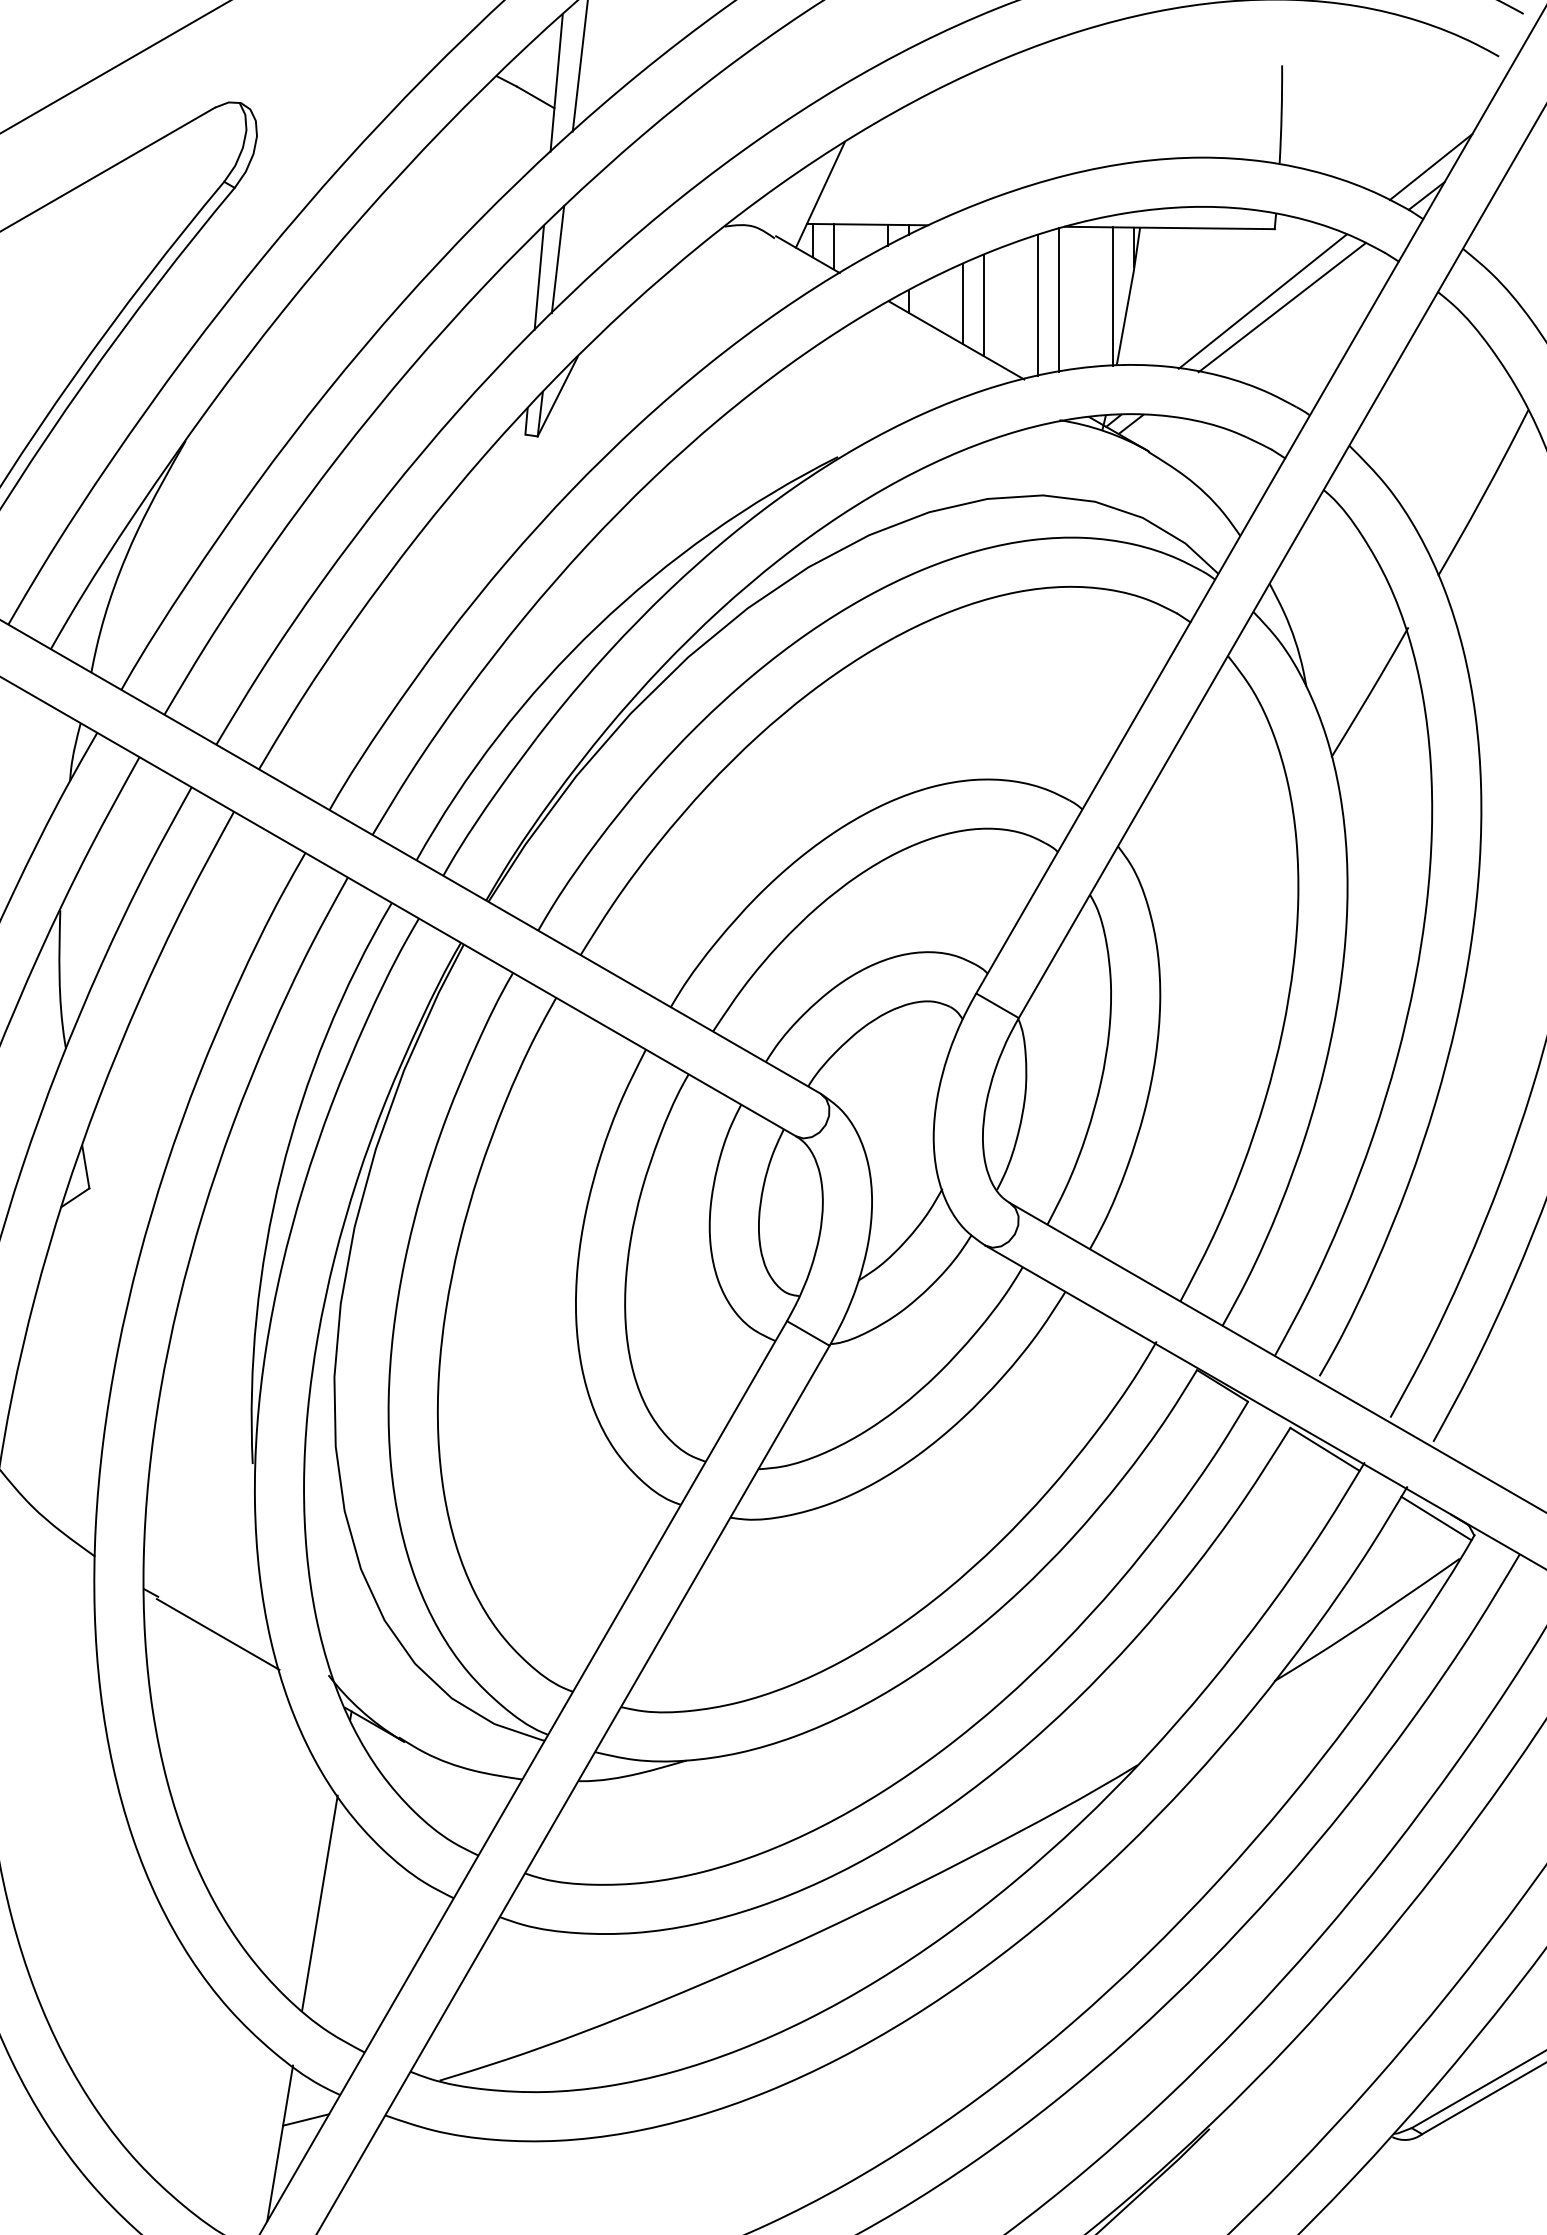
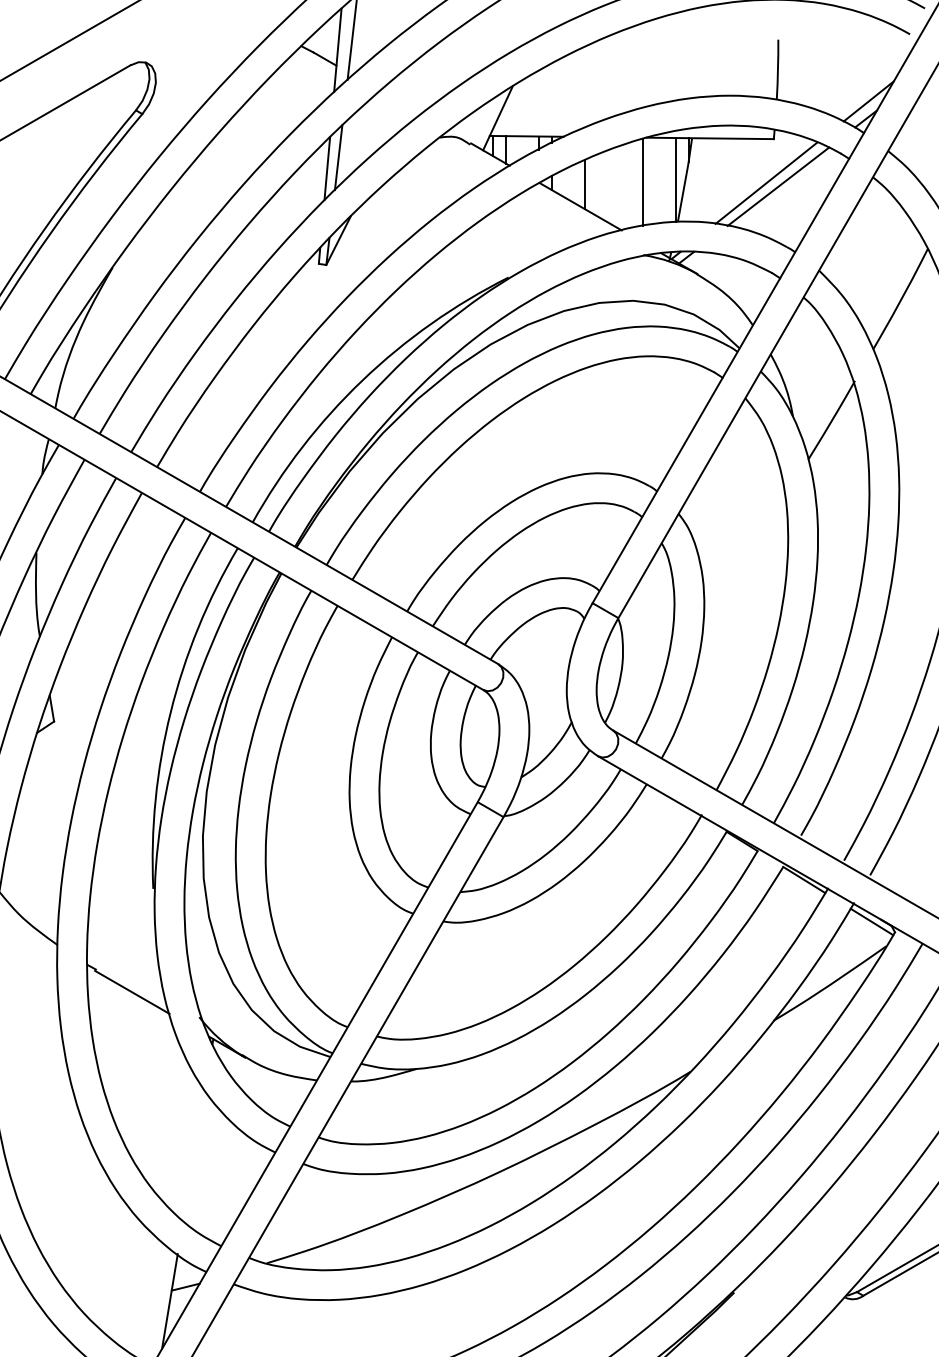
line: (984, 305) -> (597, 185), removed
line: (1038, 305) -> (630, 185), removed
line: (318, 1903) -> (193, 1155), removed

